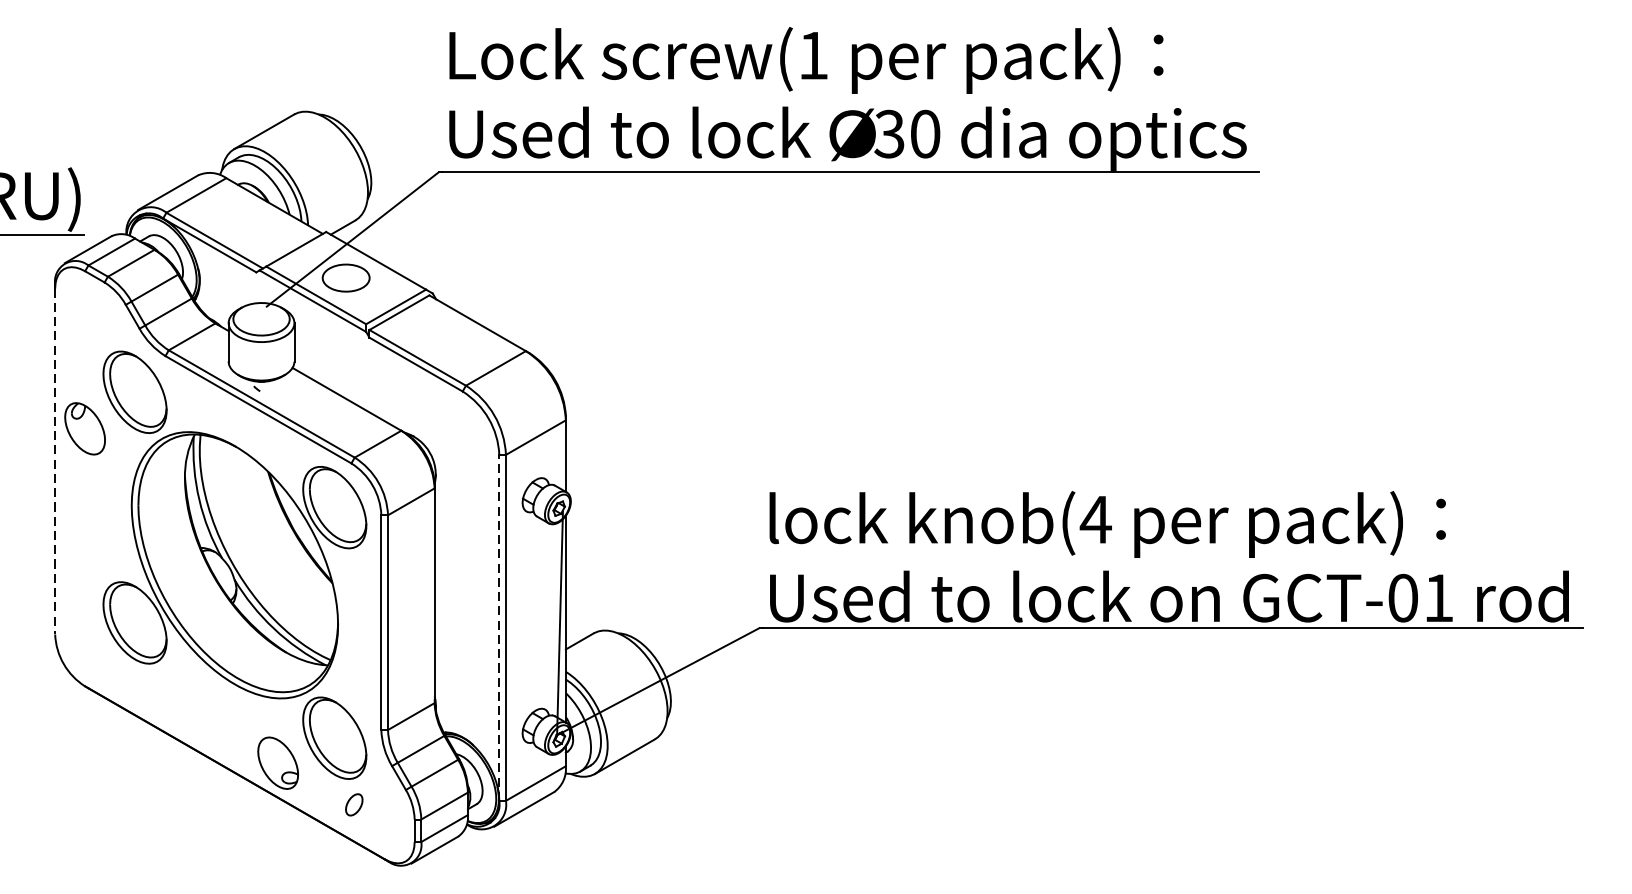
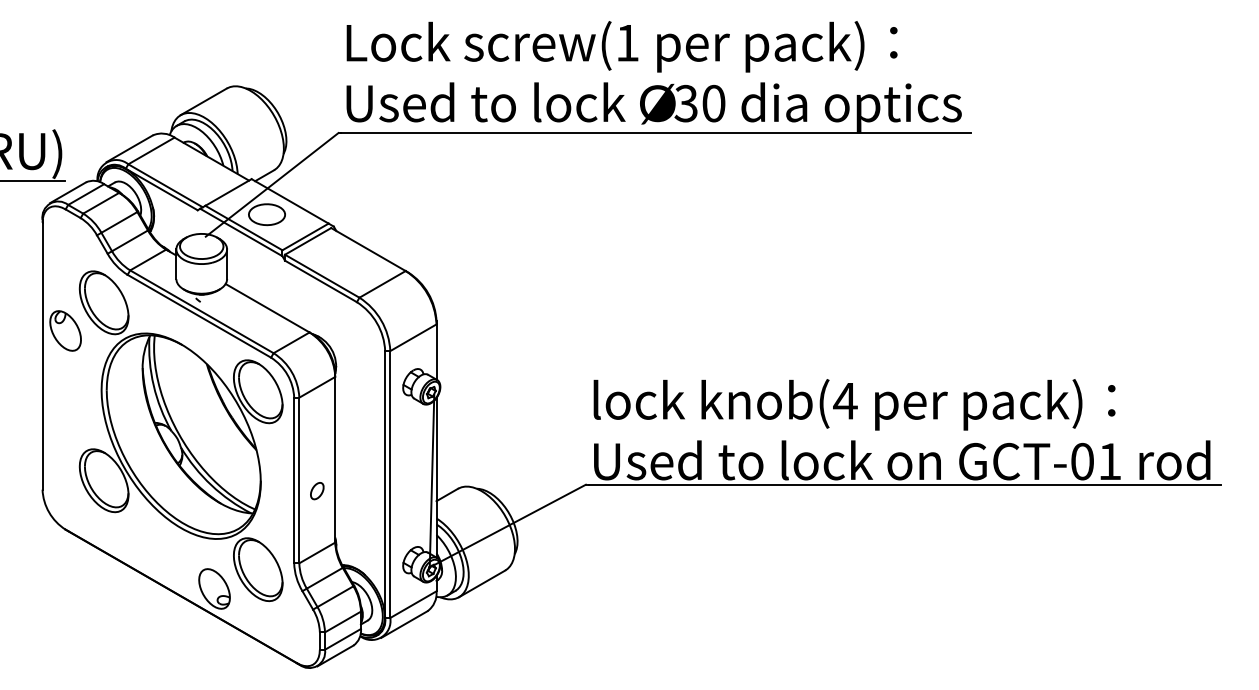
line: (55, 461) -> (42, 356), dashed -> solid
line: (499, 627) -> (385, 484), dashed -> solid
part: (354, 805) -> (317, 491), moved

